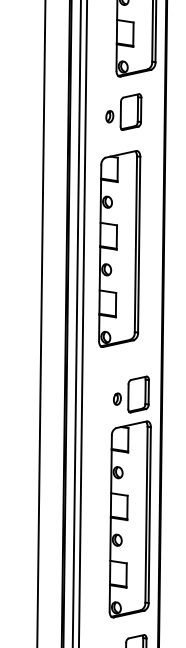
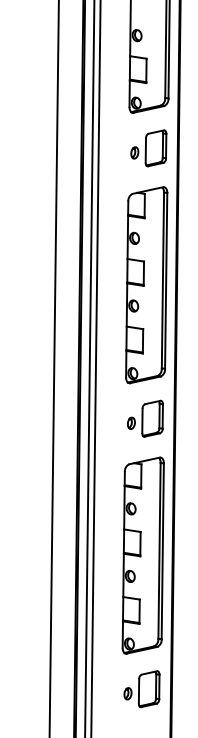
part: (123, 112) -> (148, 148), moved
part: (119, 249) -> (146, 285), moved
part: (131, 394) -> (145, 418), moved

